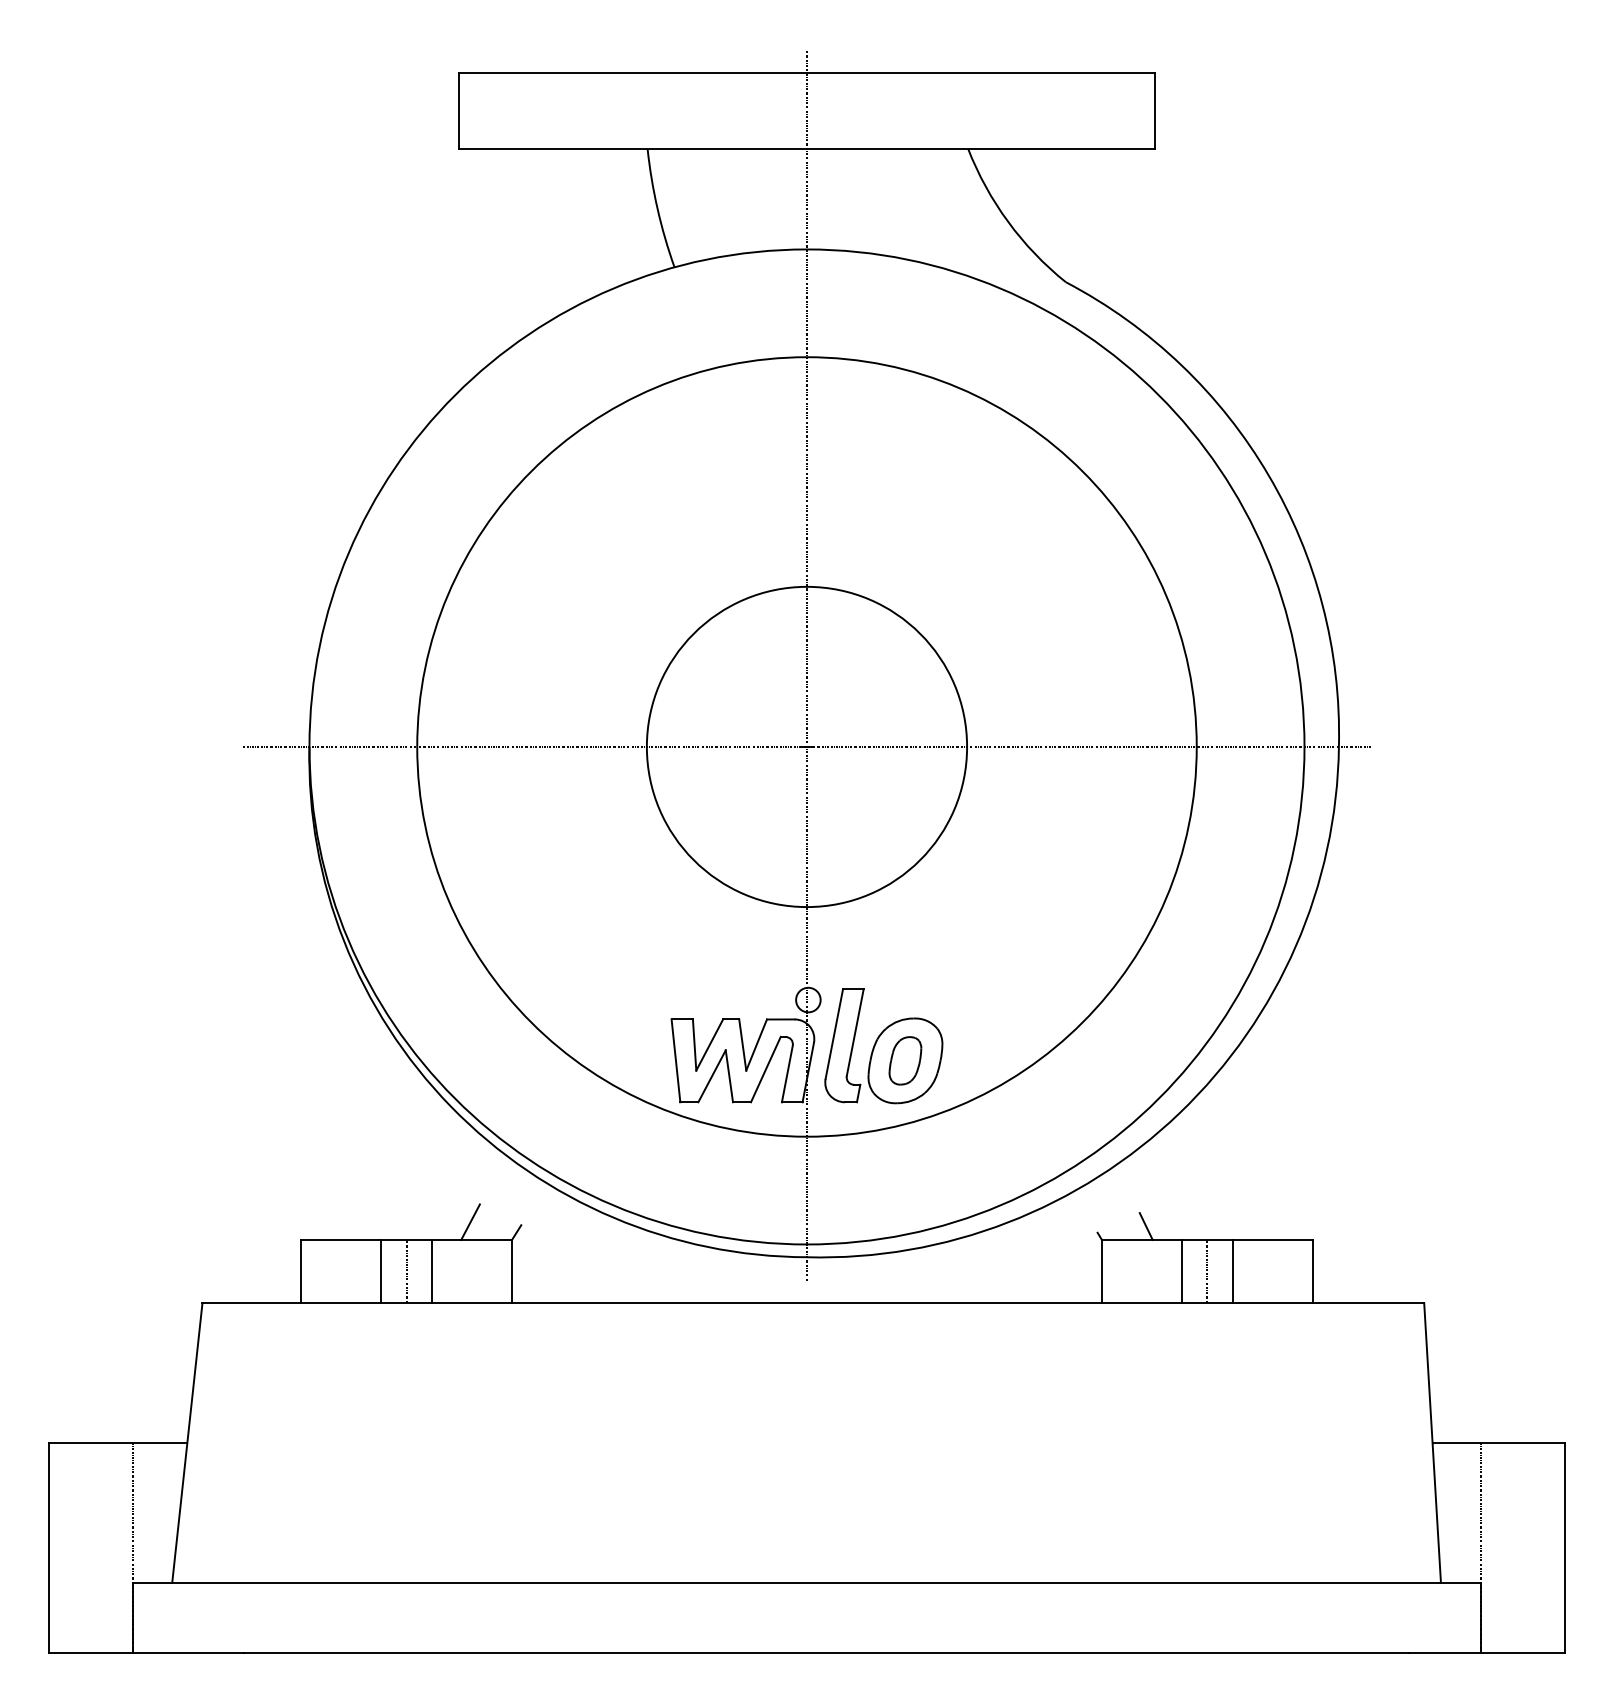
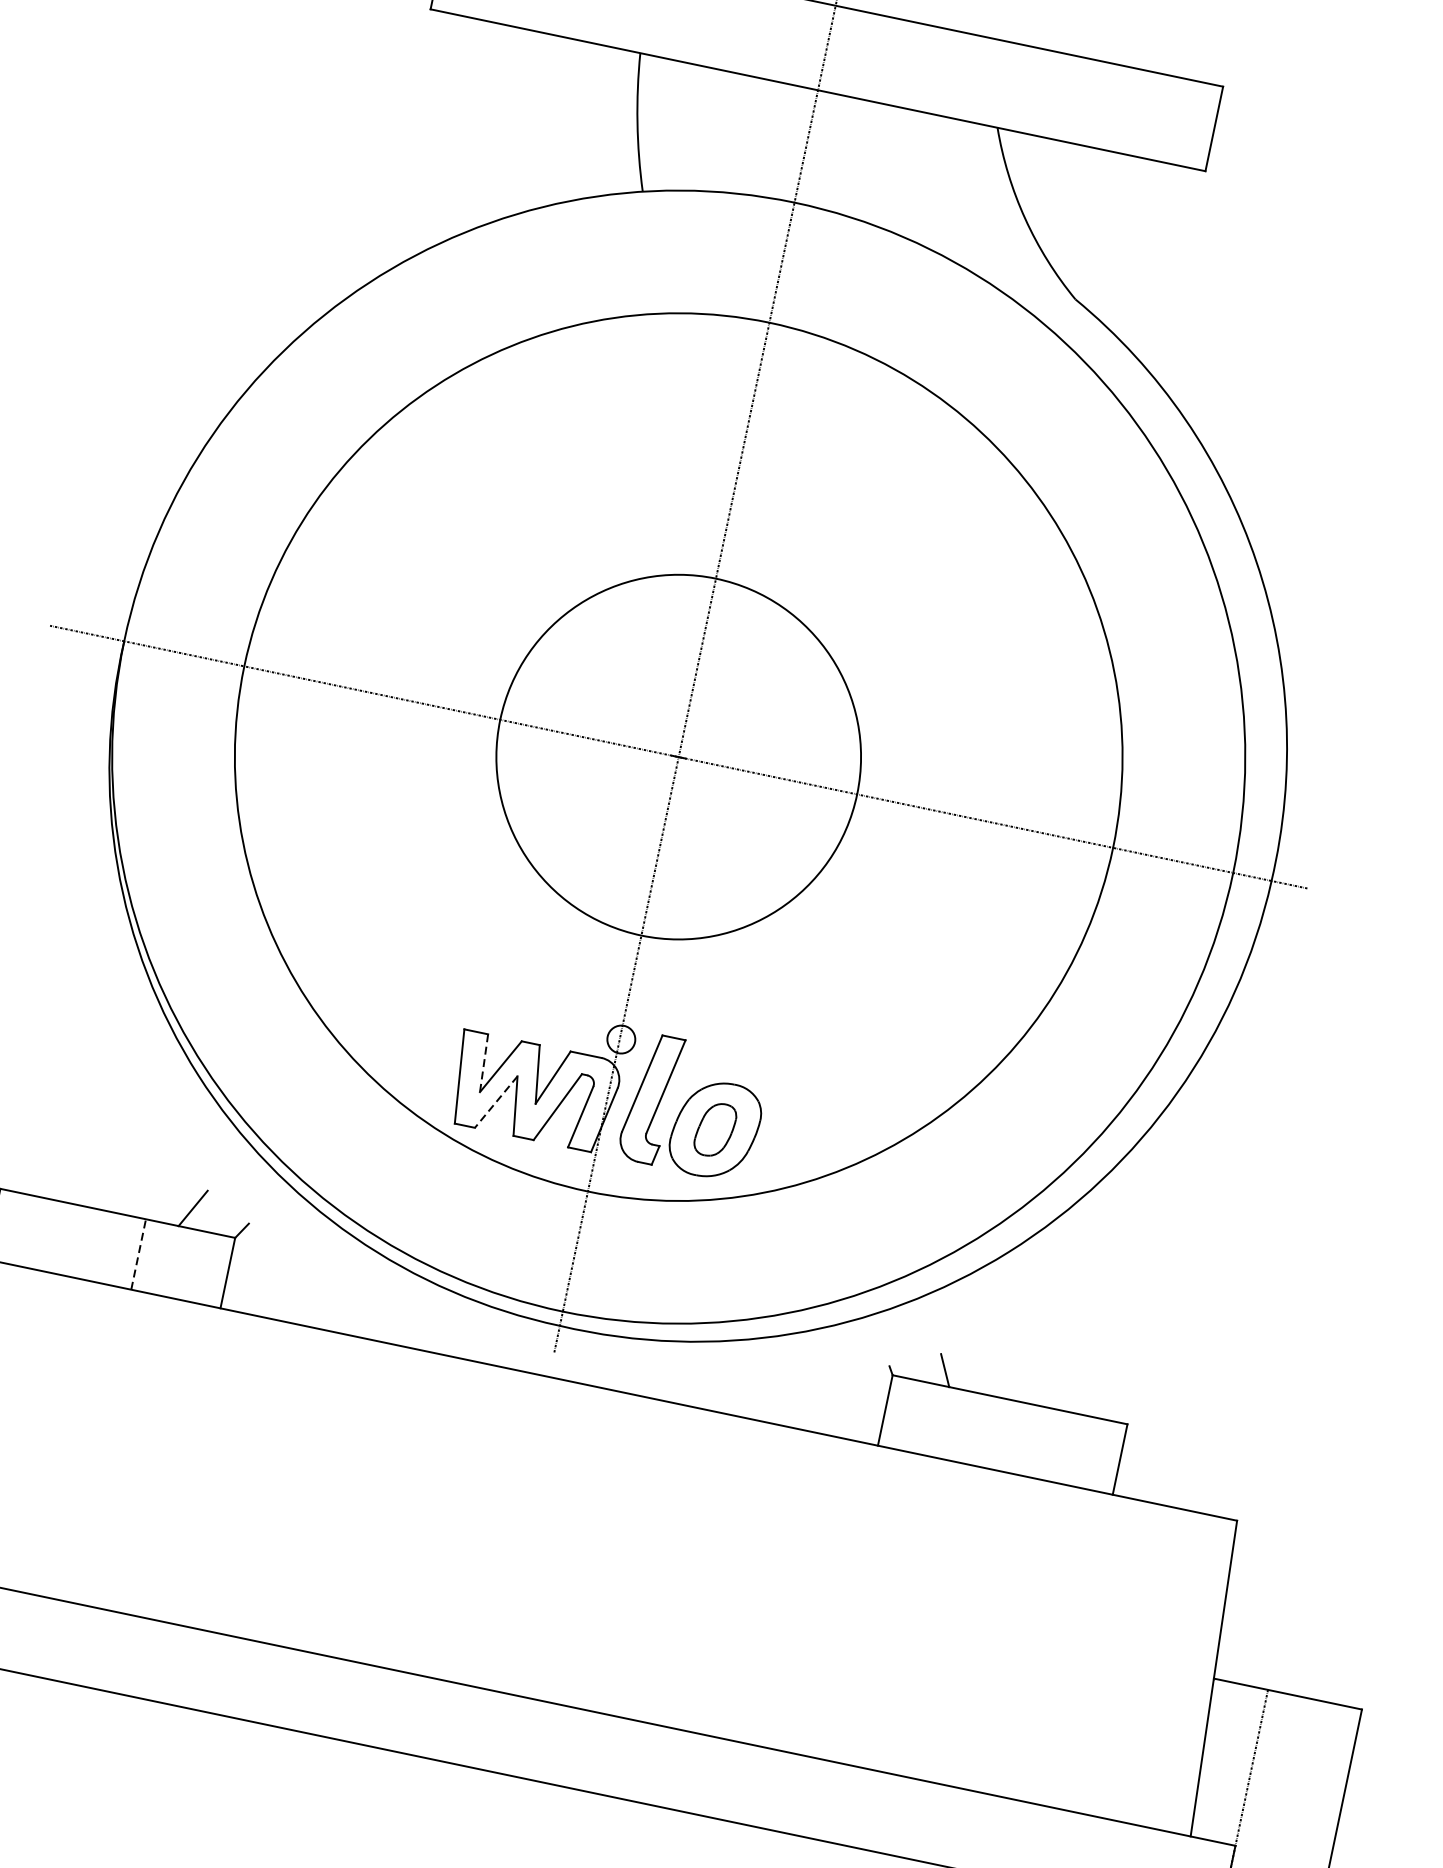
line: (694, 1045) -> (483, 1063), solid -> dashed
line: (711, 1076) -> (495, 1102), solid -> dashed
line: (381, 1271) -> (82, 1242), removed
line: (406, 1271) -> (110, 1248), removed
line: (431, 1271) -> (138, 1254), solid -> dashed
line: (1182, 1271) -> (975, 1429), removed
line: (1207, 1271) -> (1002, 1434), removed
line: (1232, 1271) -> (1030, 1440), removed

